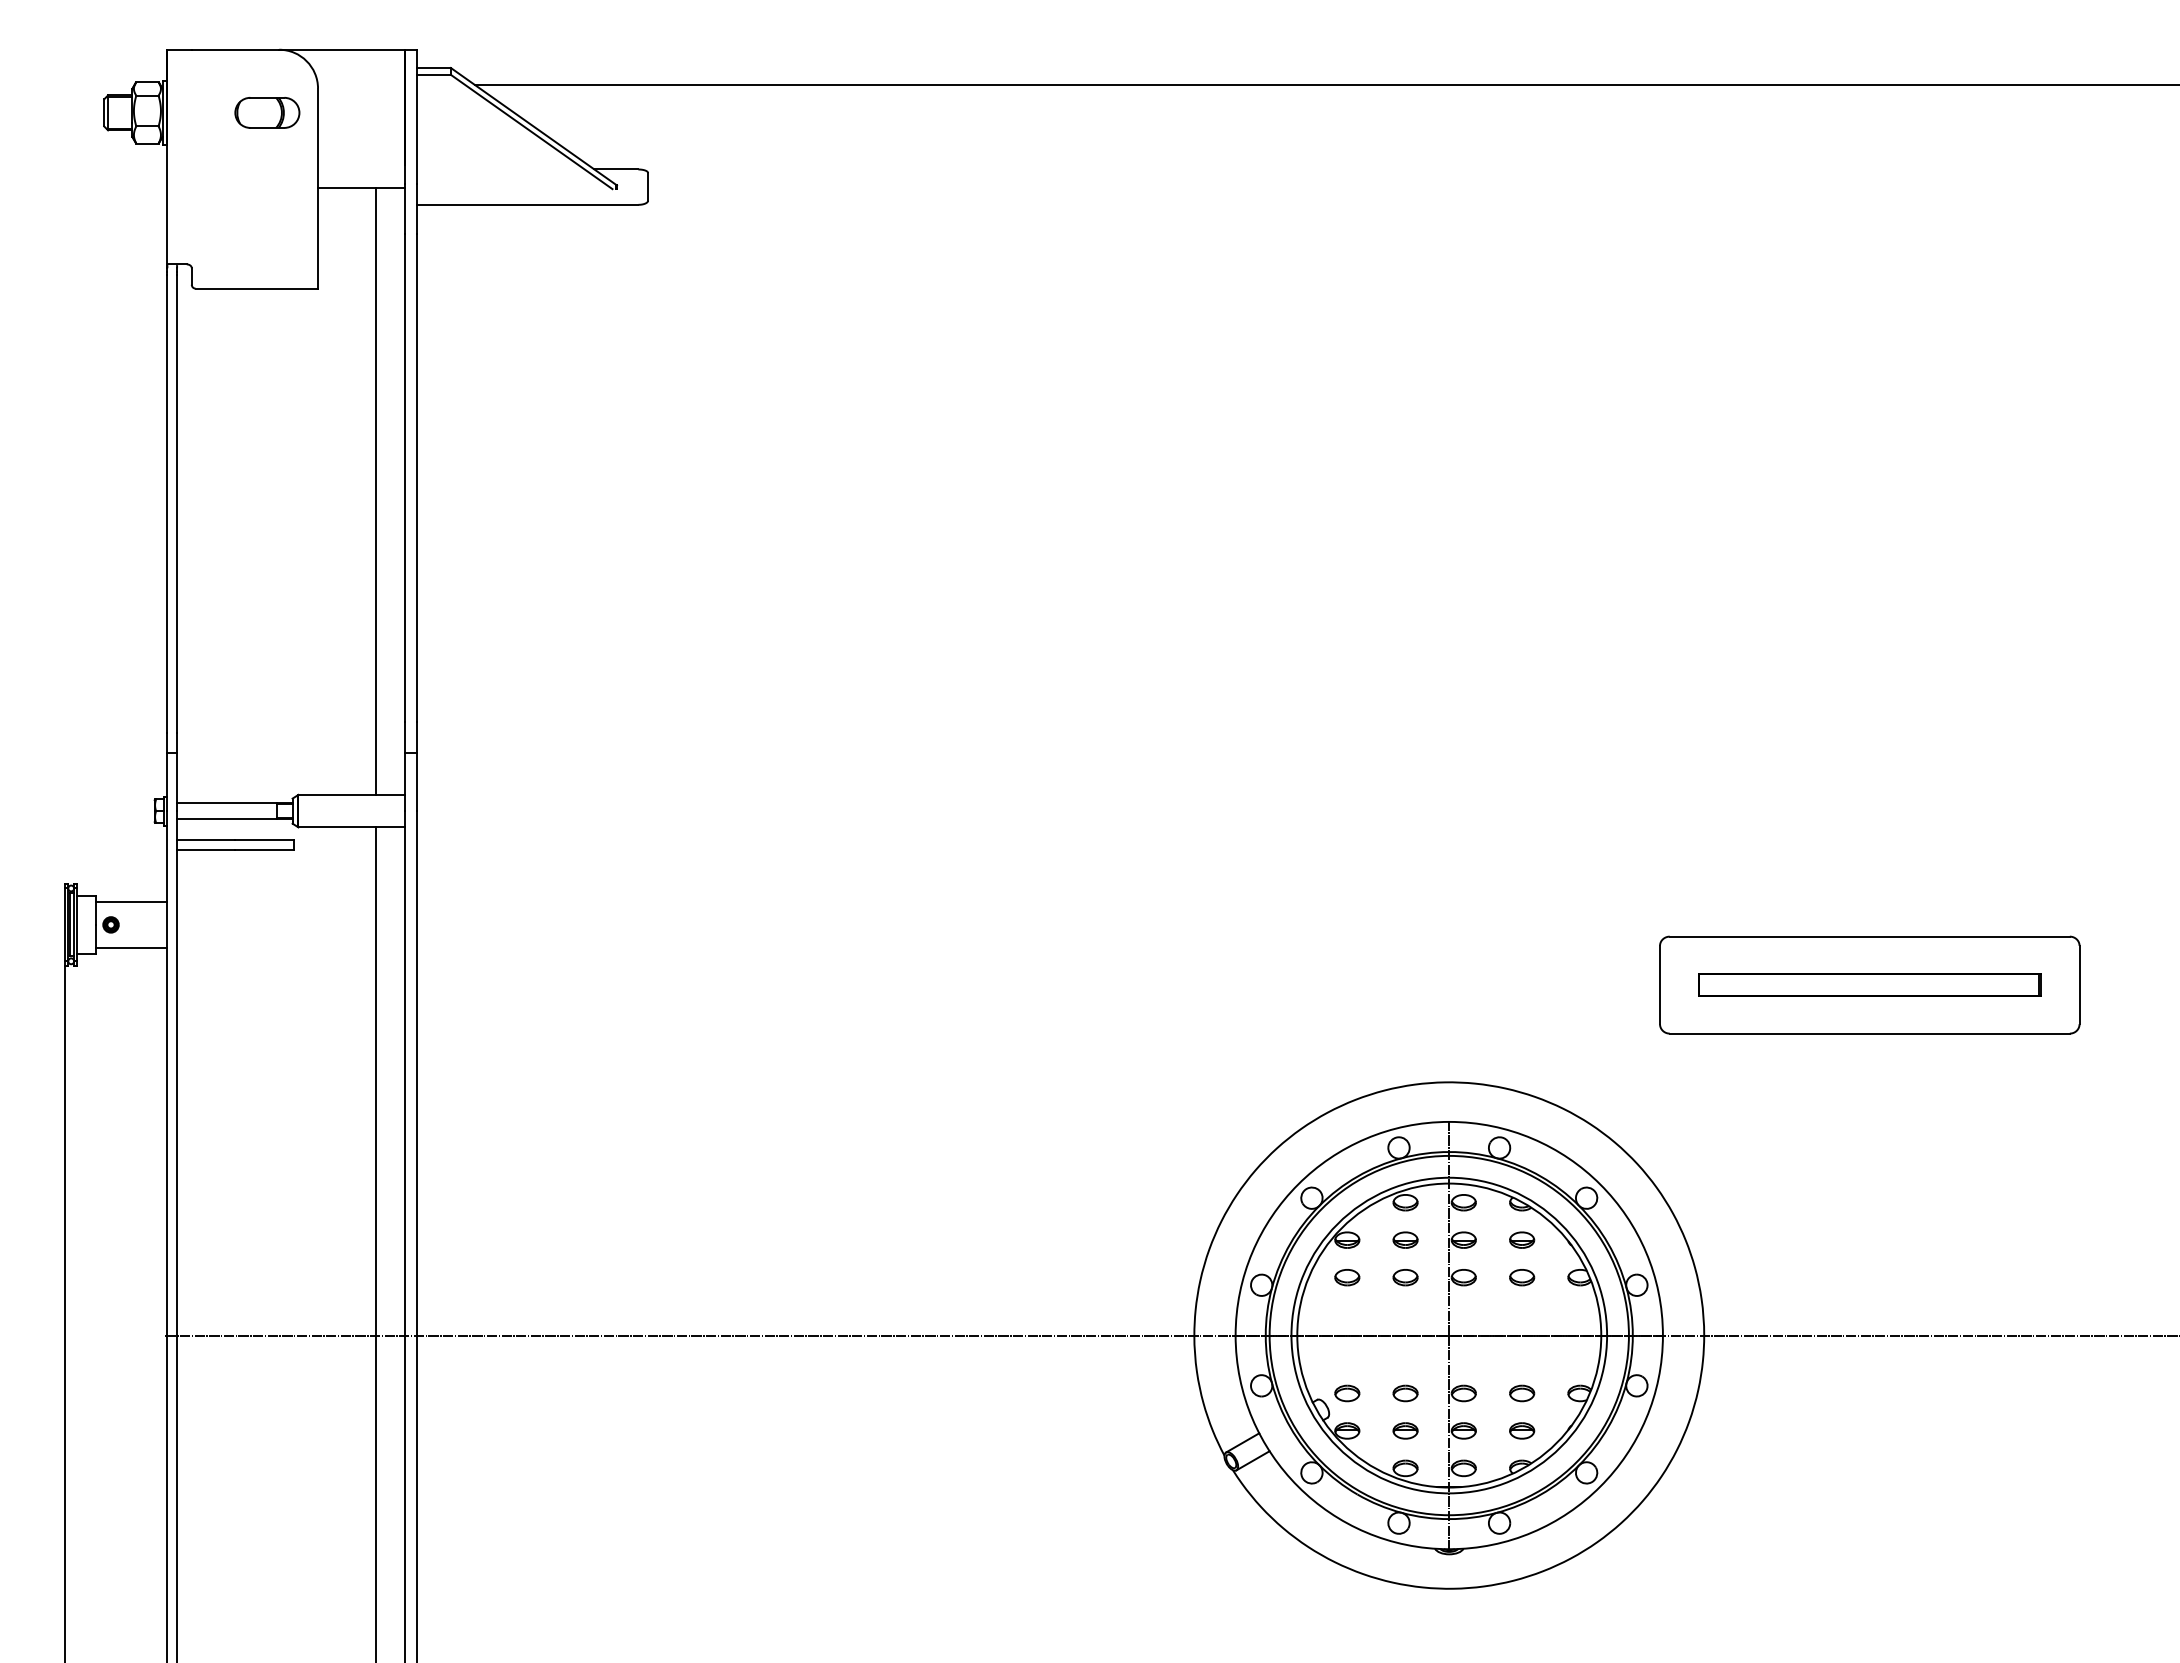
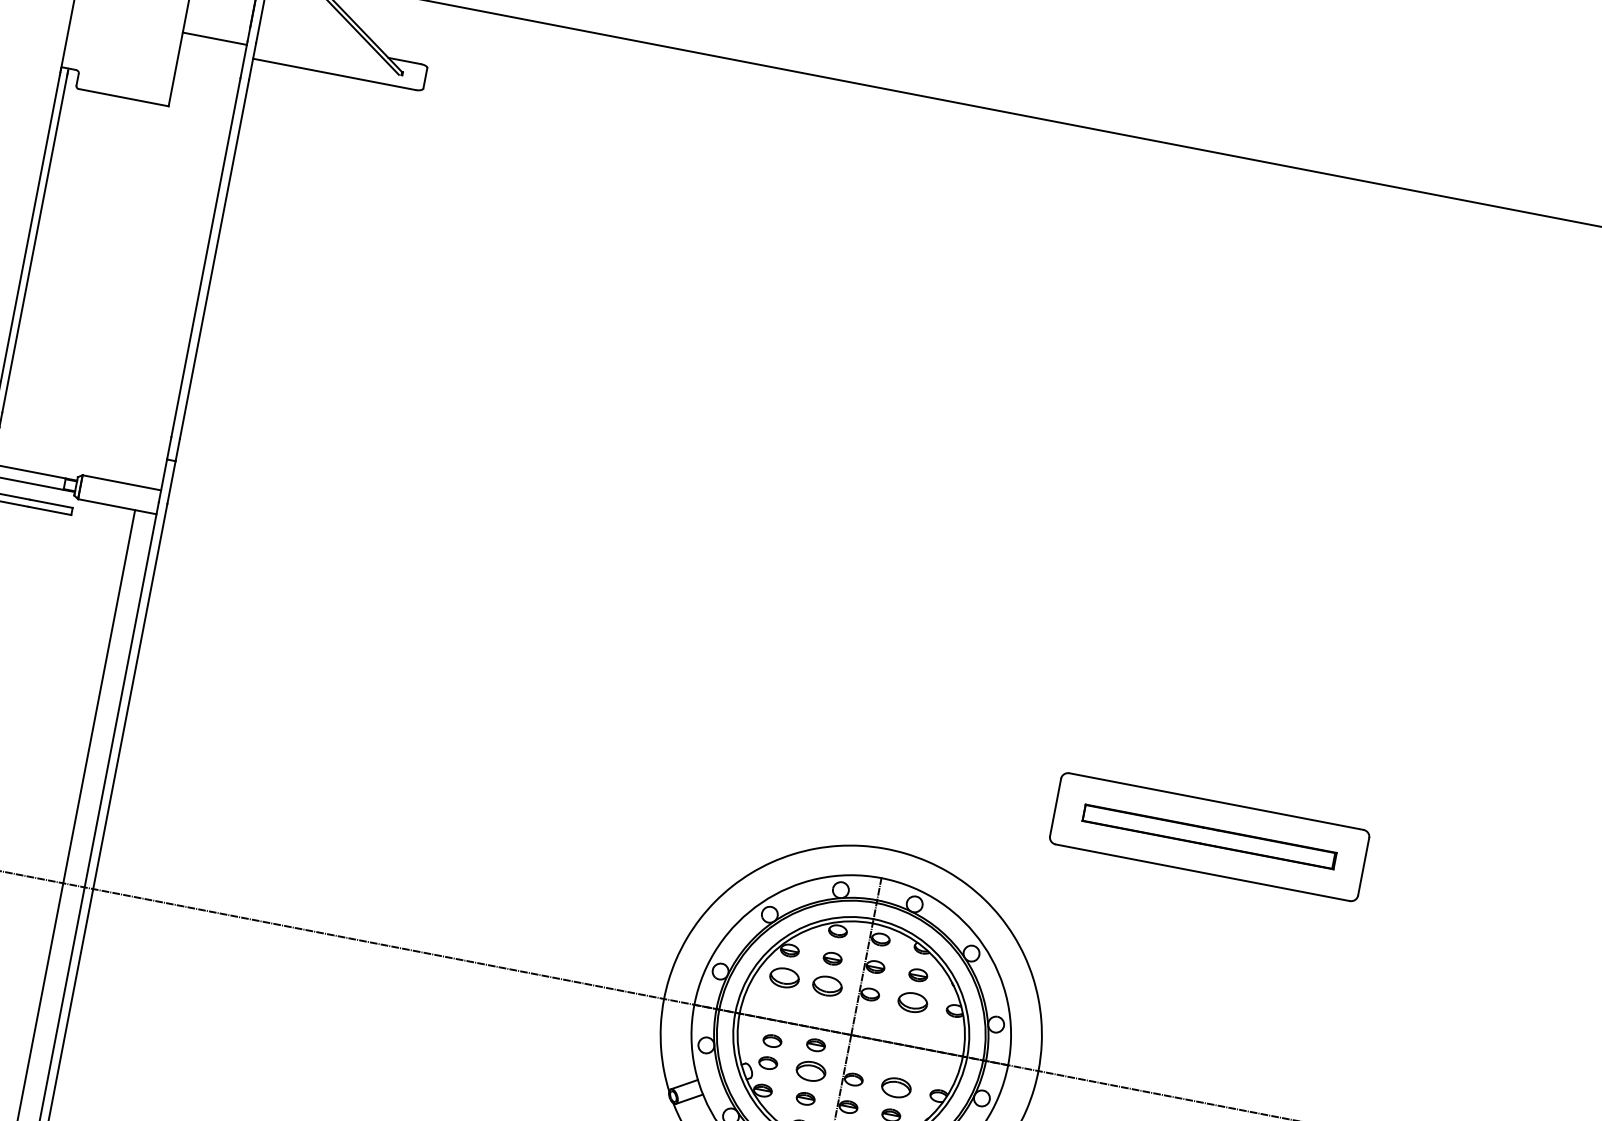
line: (376, 491) -> (182, 263), removed
part: (1347, 1277) -> (784, 978), size x1.6
part: (1405, 1277) -> (827, 986), size x1.6
part: (1522, 1277) -> (913, 1002), size x1.6
part: (1405, 1357) -> (816, 1044), added
part: (1347, 1363) -> (772, 1041), added
part: (1405, 1393) -> (810, 1071), size x1.6
part: (1522, 1393) -> (896, 1087), size x1.6

